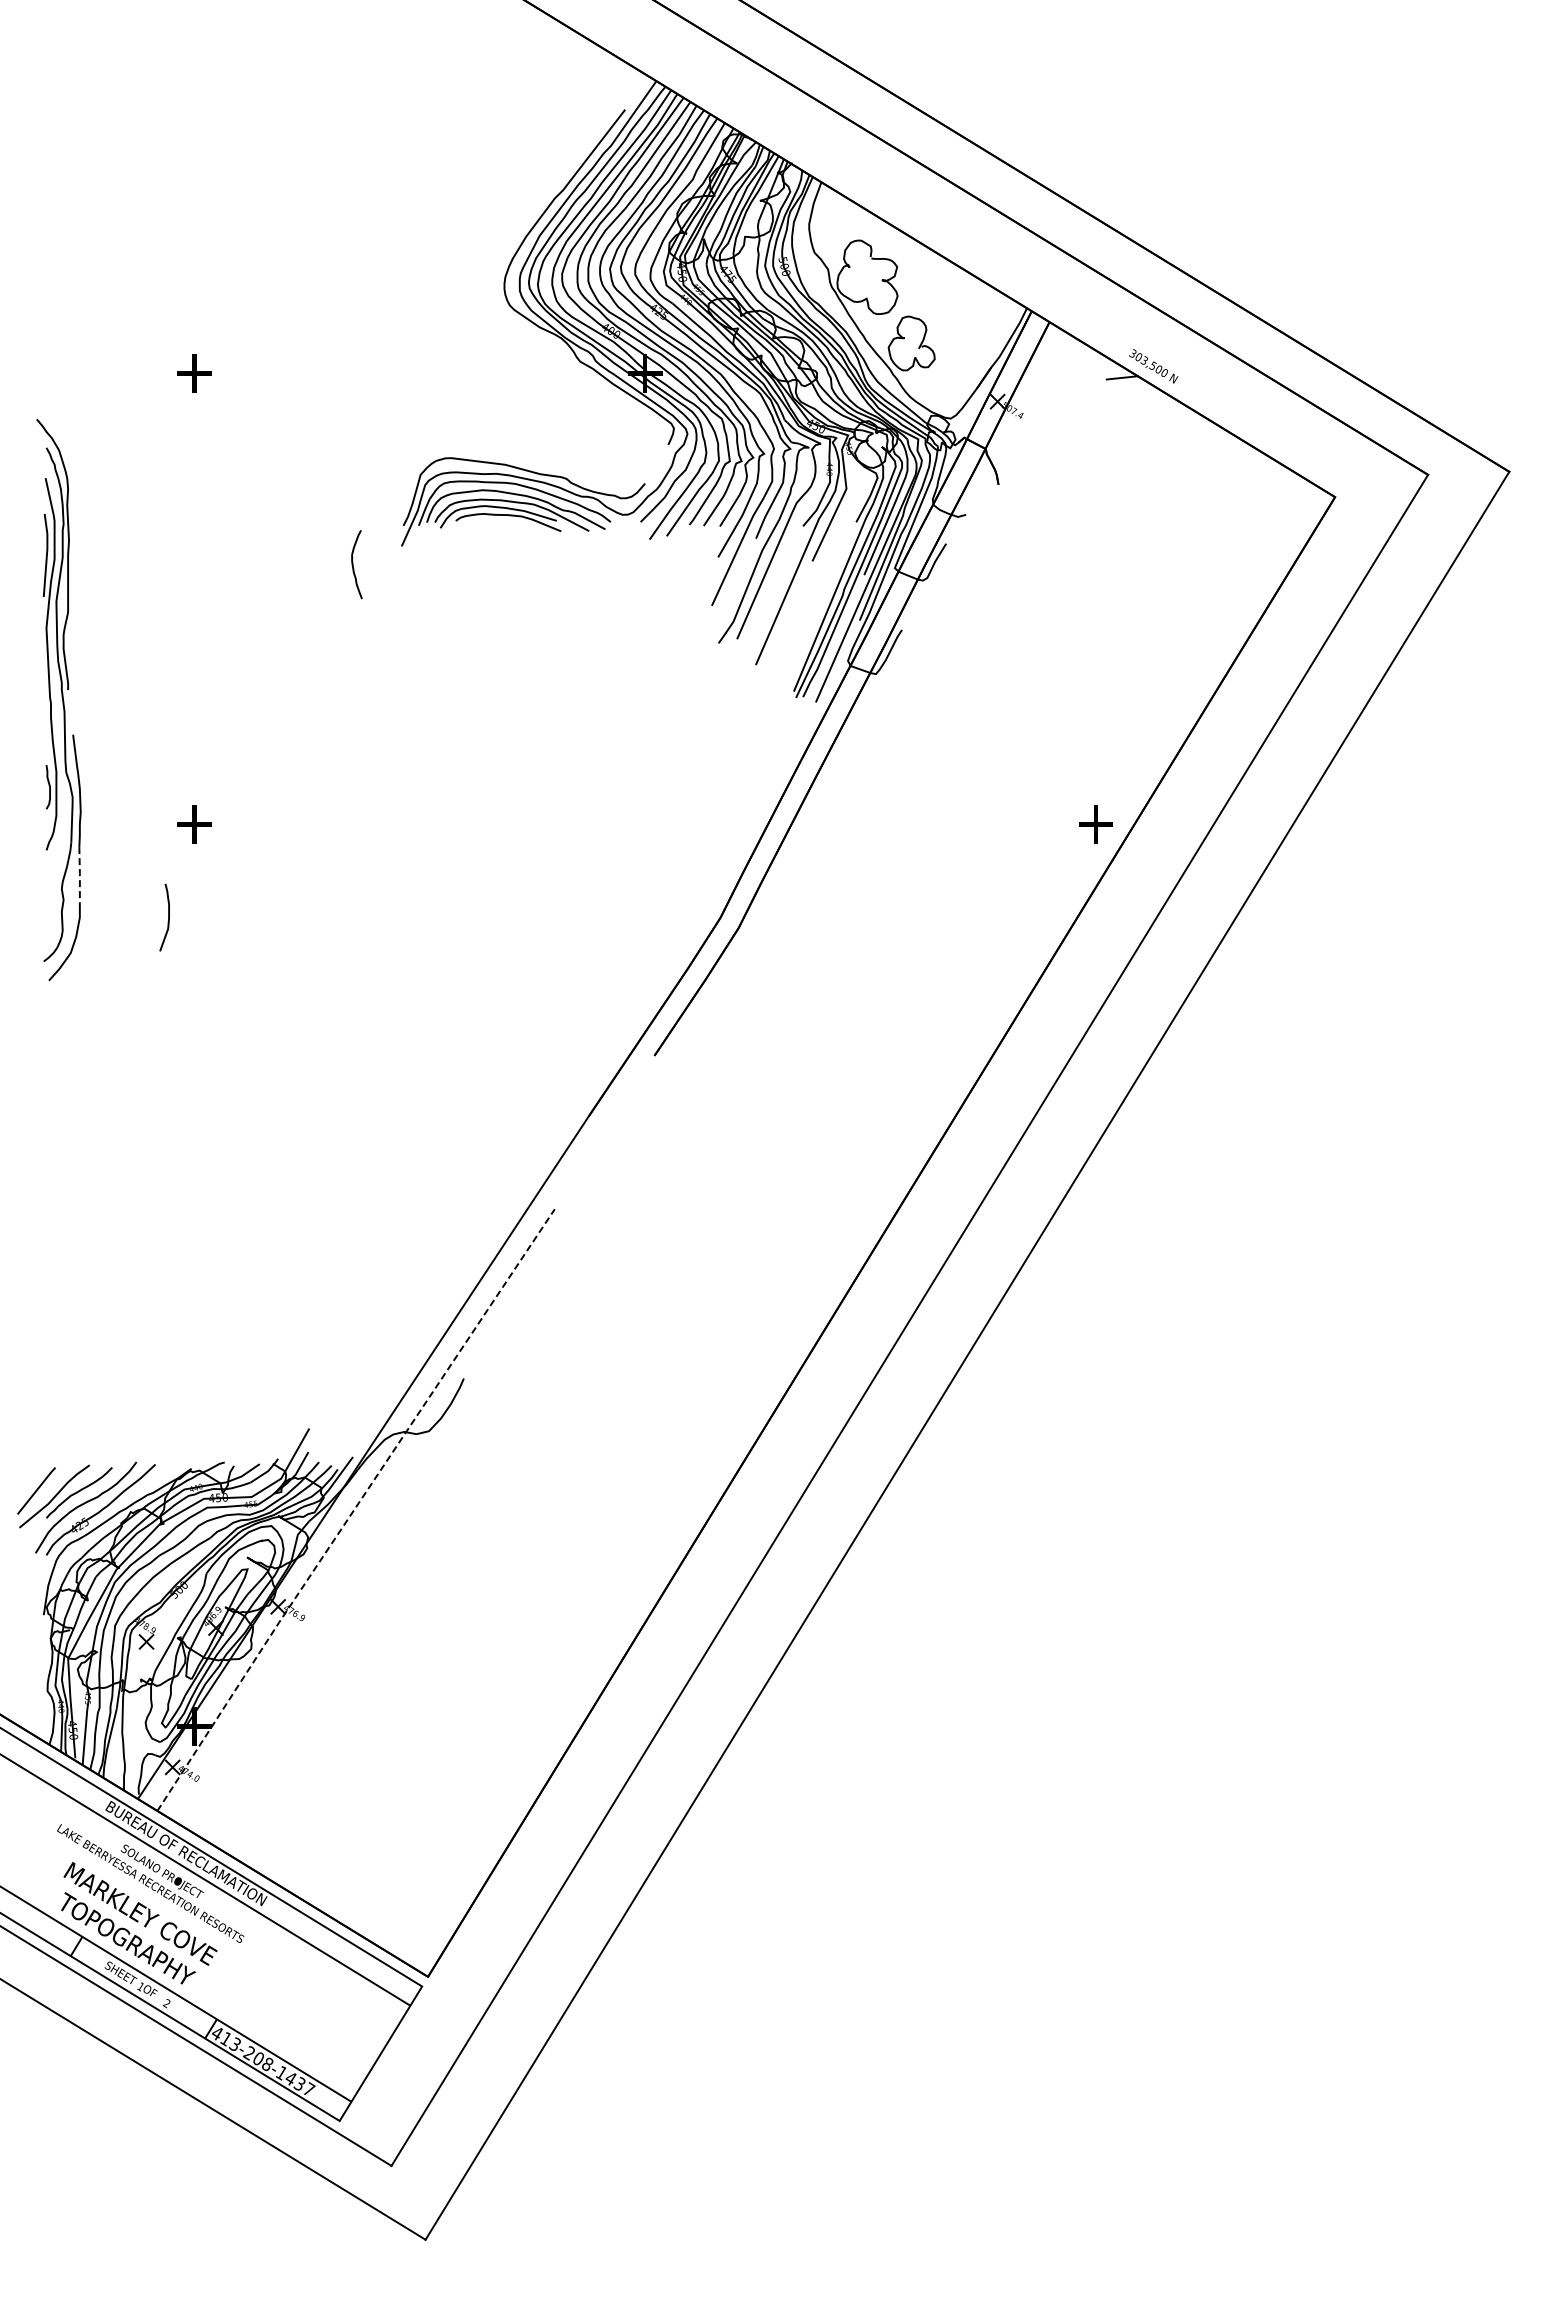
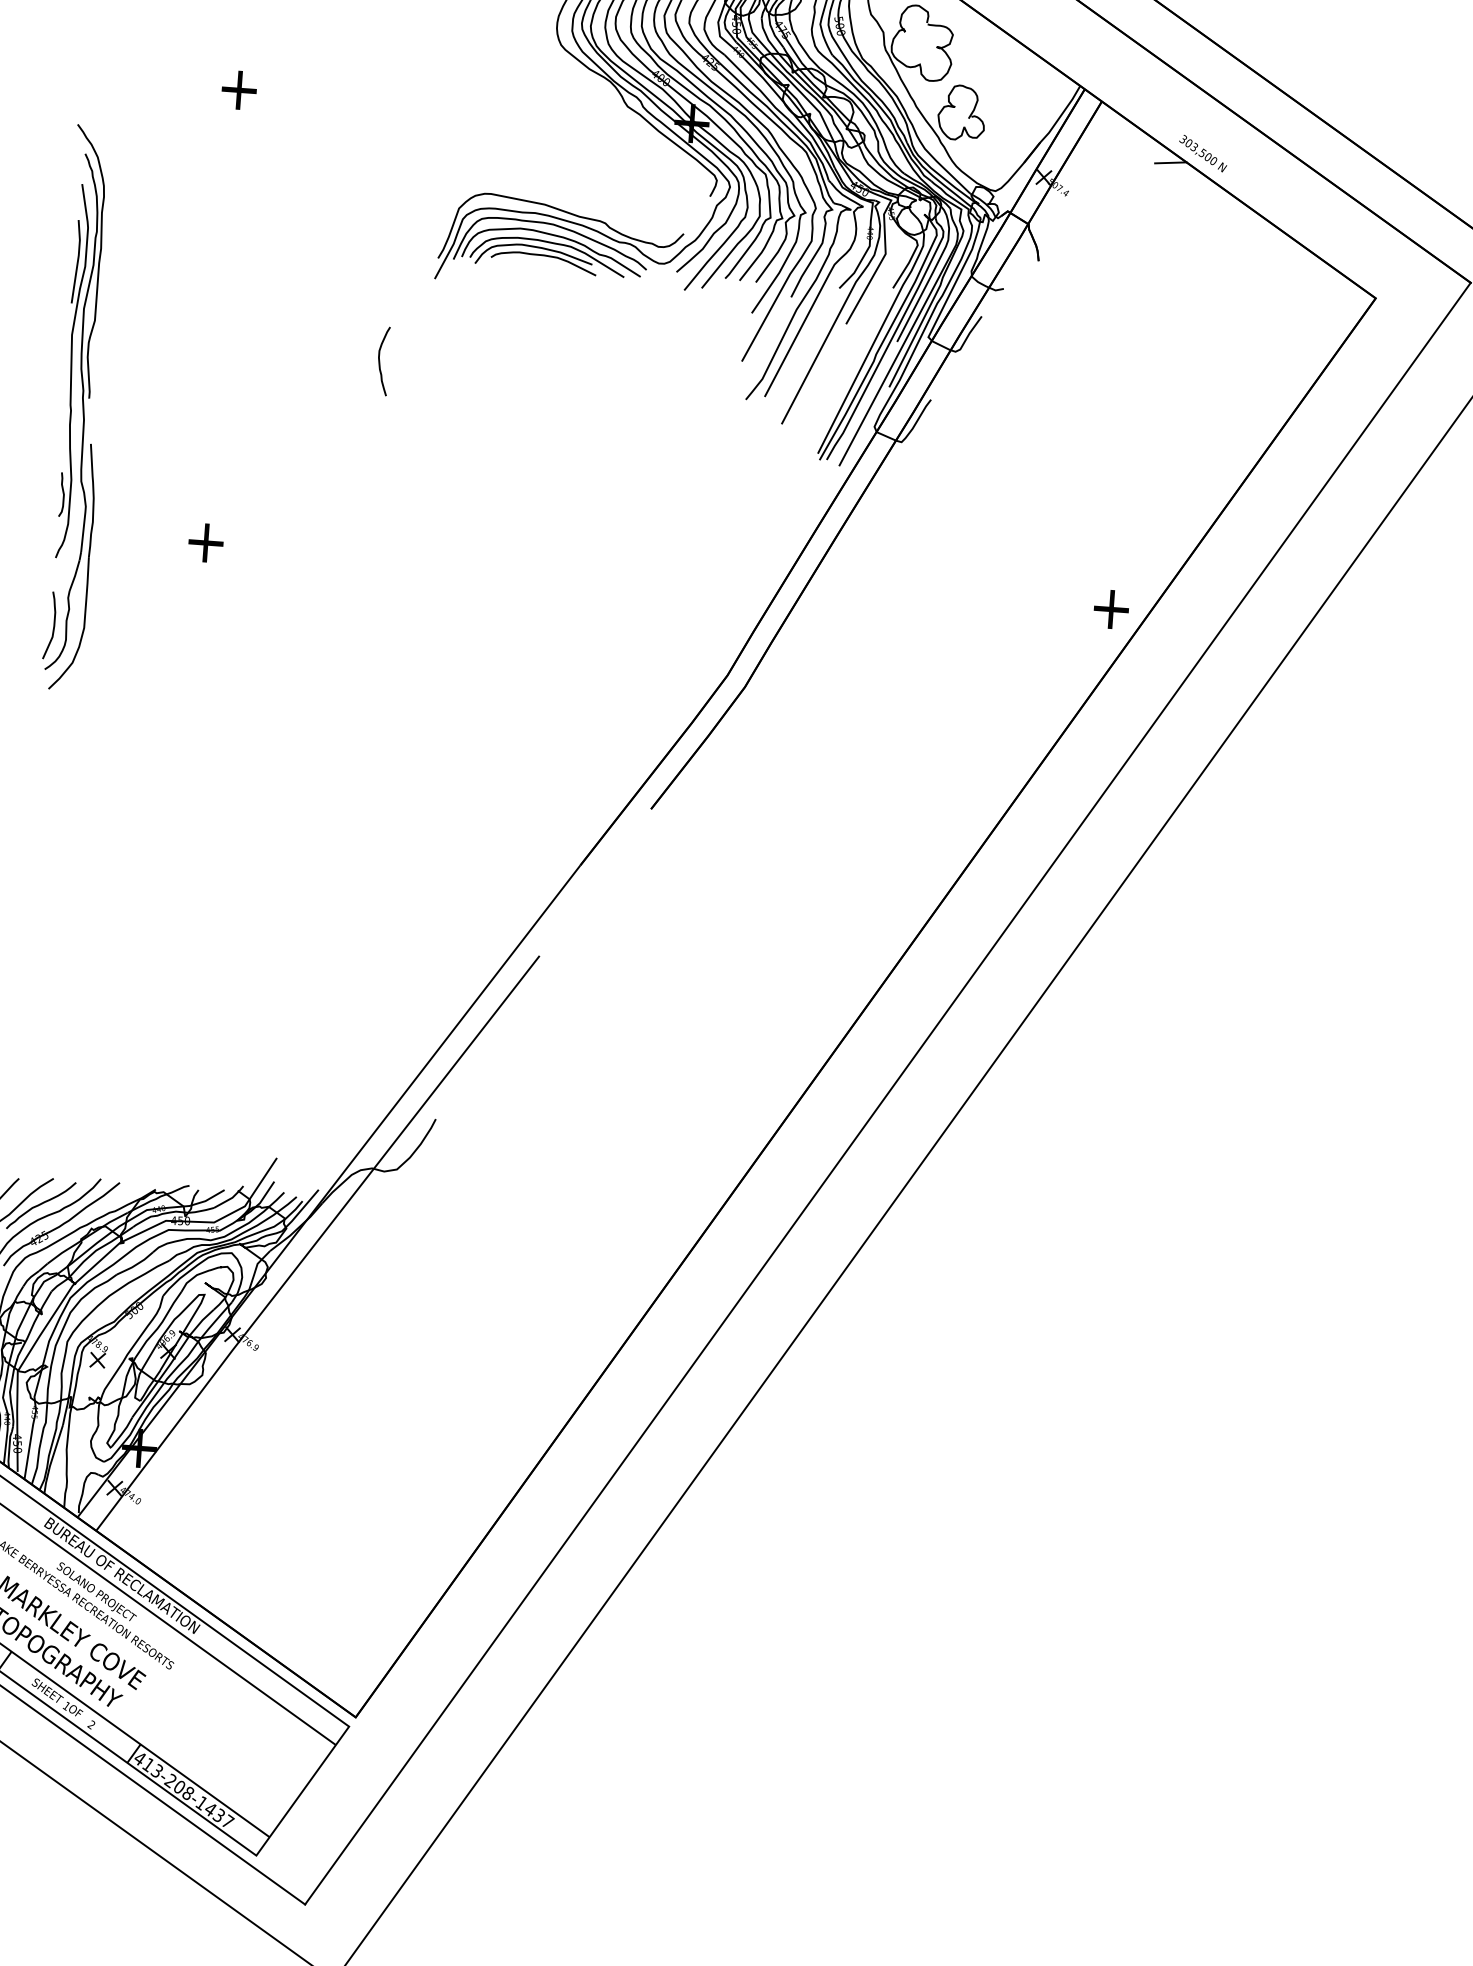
curve: (353, 564) -> (380, 360), moved
line: (79, 875) -> (86, 585), dashed -> solid
curve: (168, 917) -> (53, 625), moved
line: (354, 1509) -> (316, 1242), dashed -> solid

